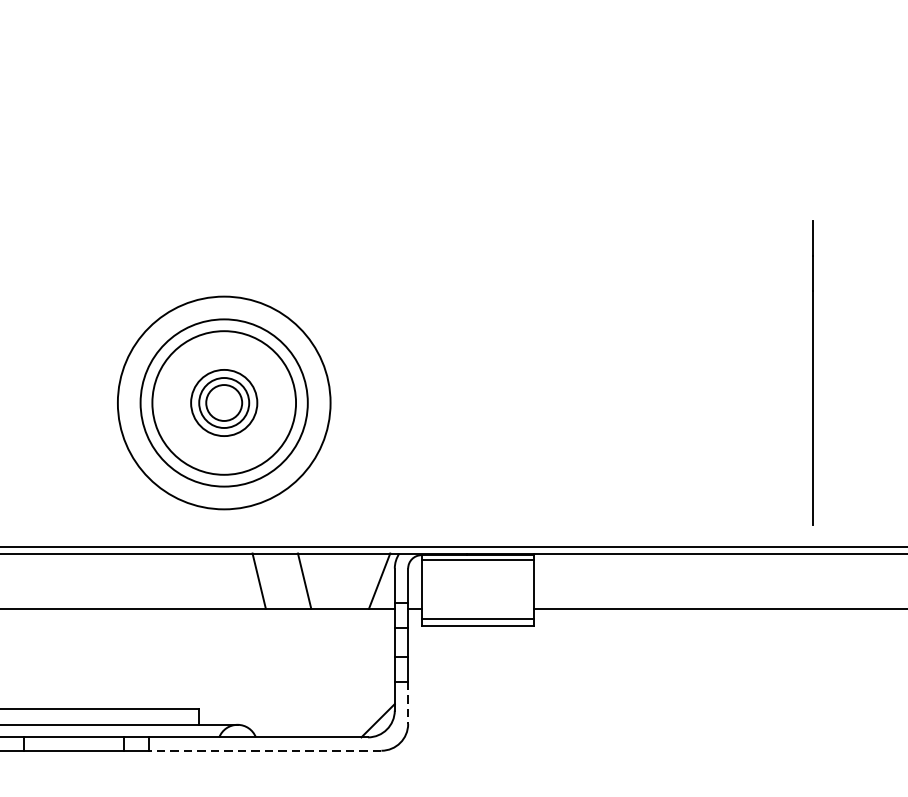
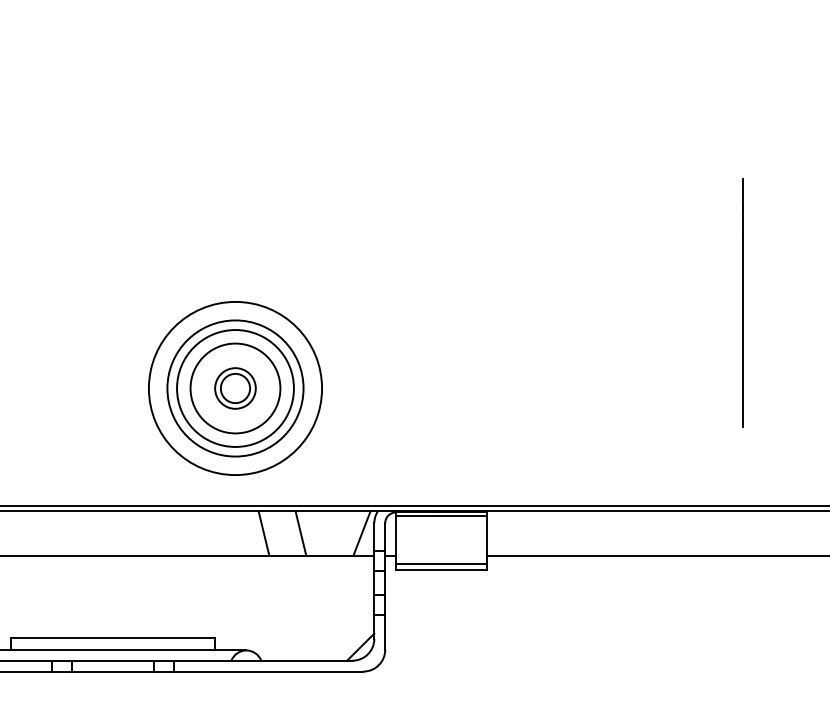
line: (812, 372) -> (742, 302), moved
circle: (224, 402) -> (235, 388), size x1.67
line: (408, 703) -> (385, 633), dashed -> solid
line: (264, 750) -> (268, 671), dashed -> solid

